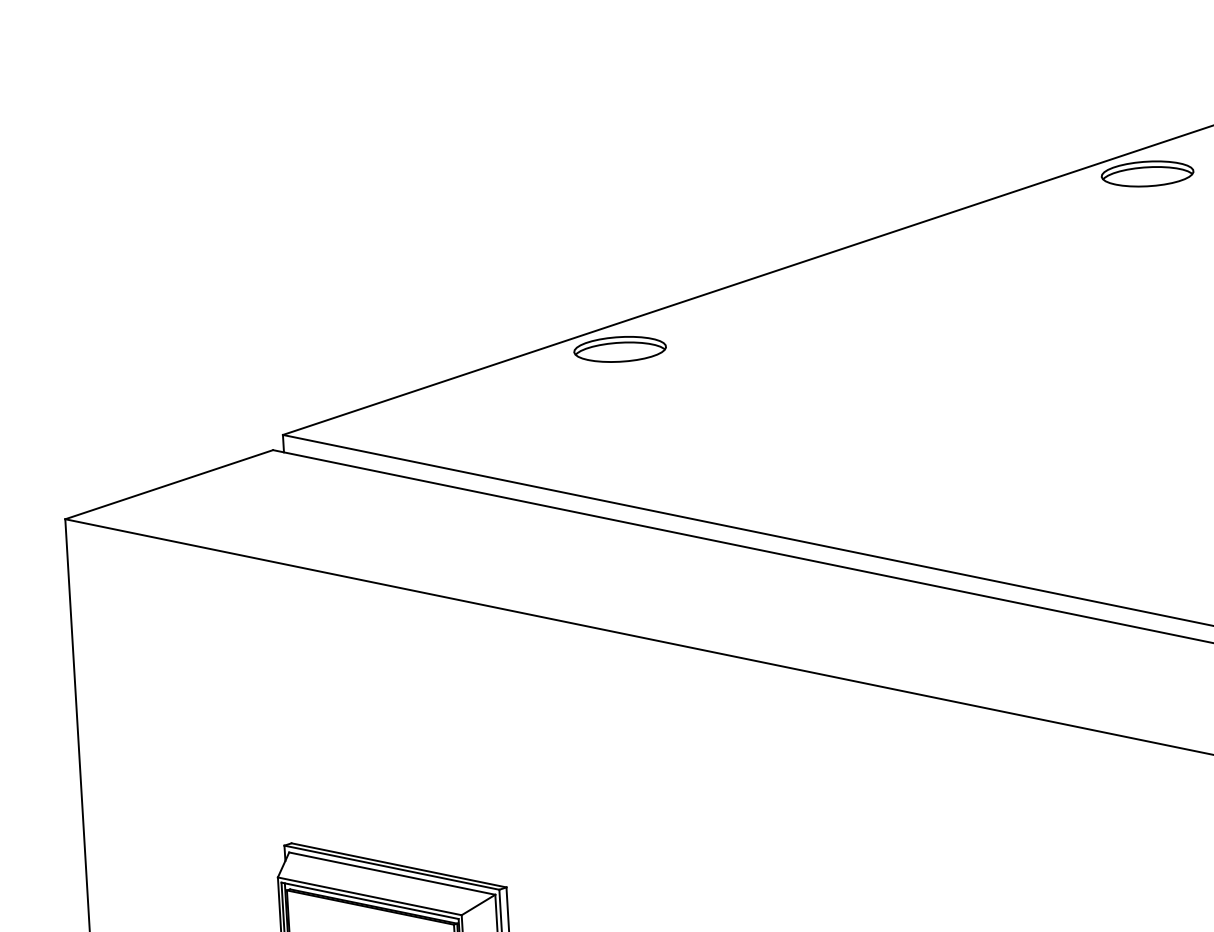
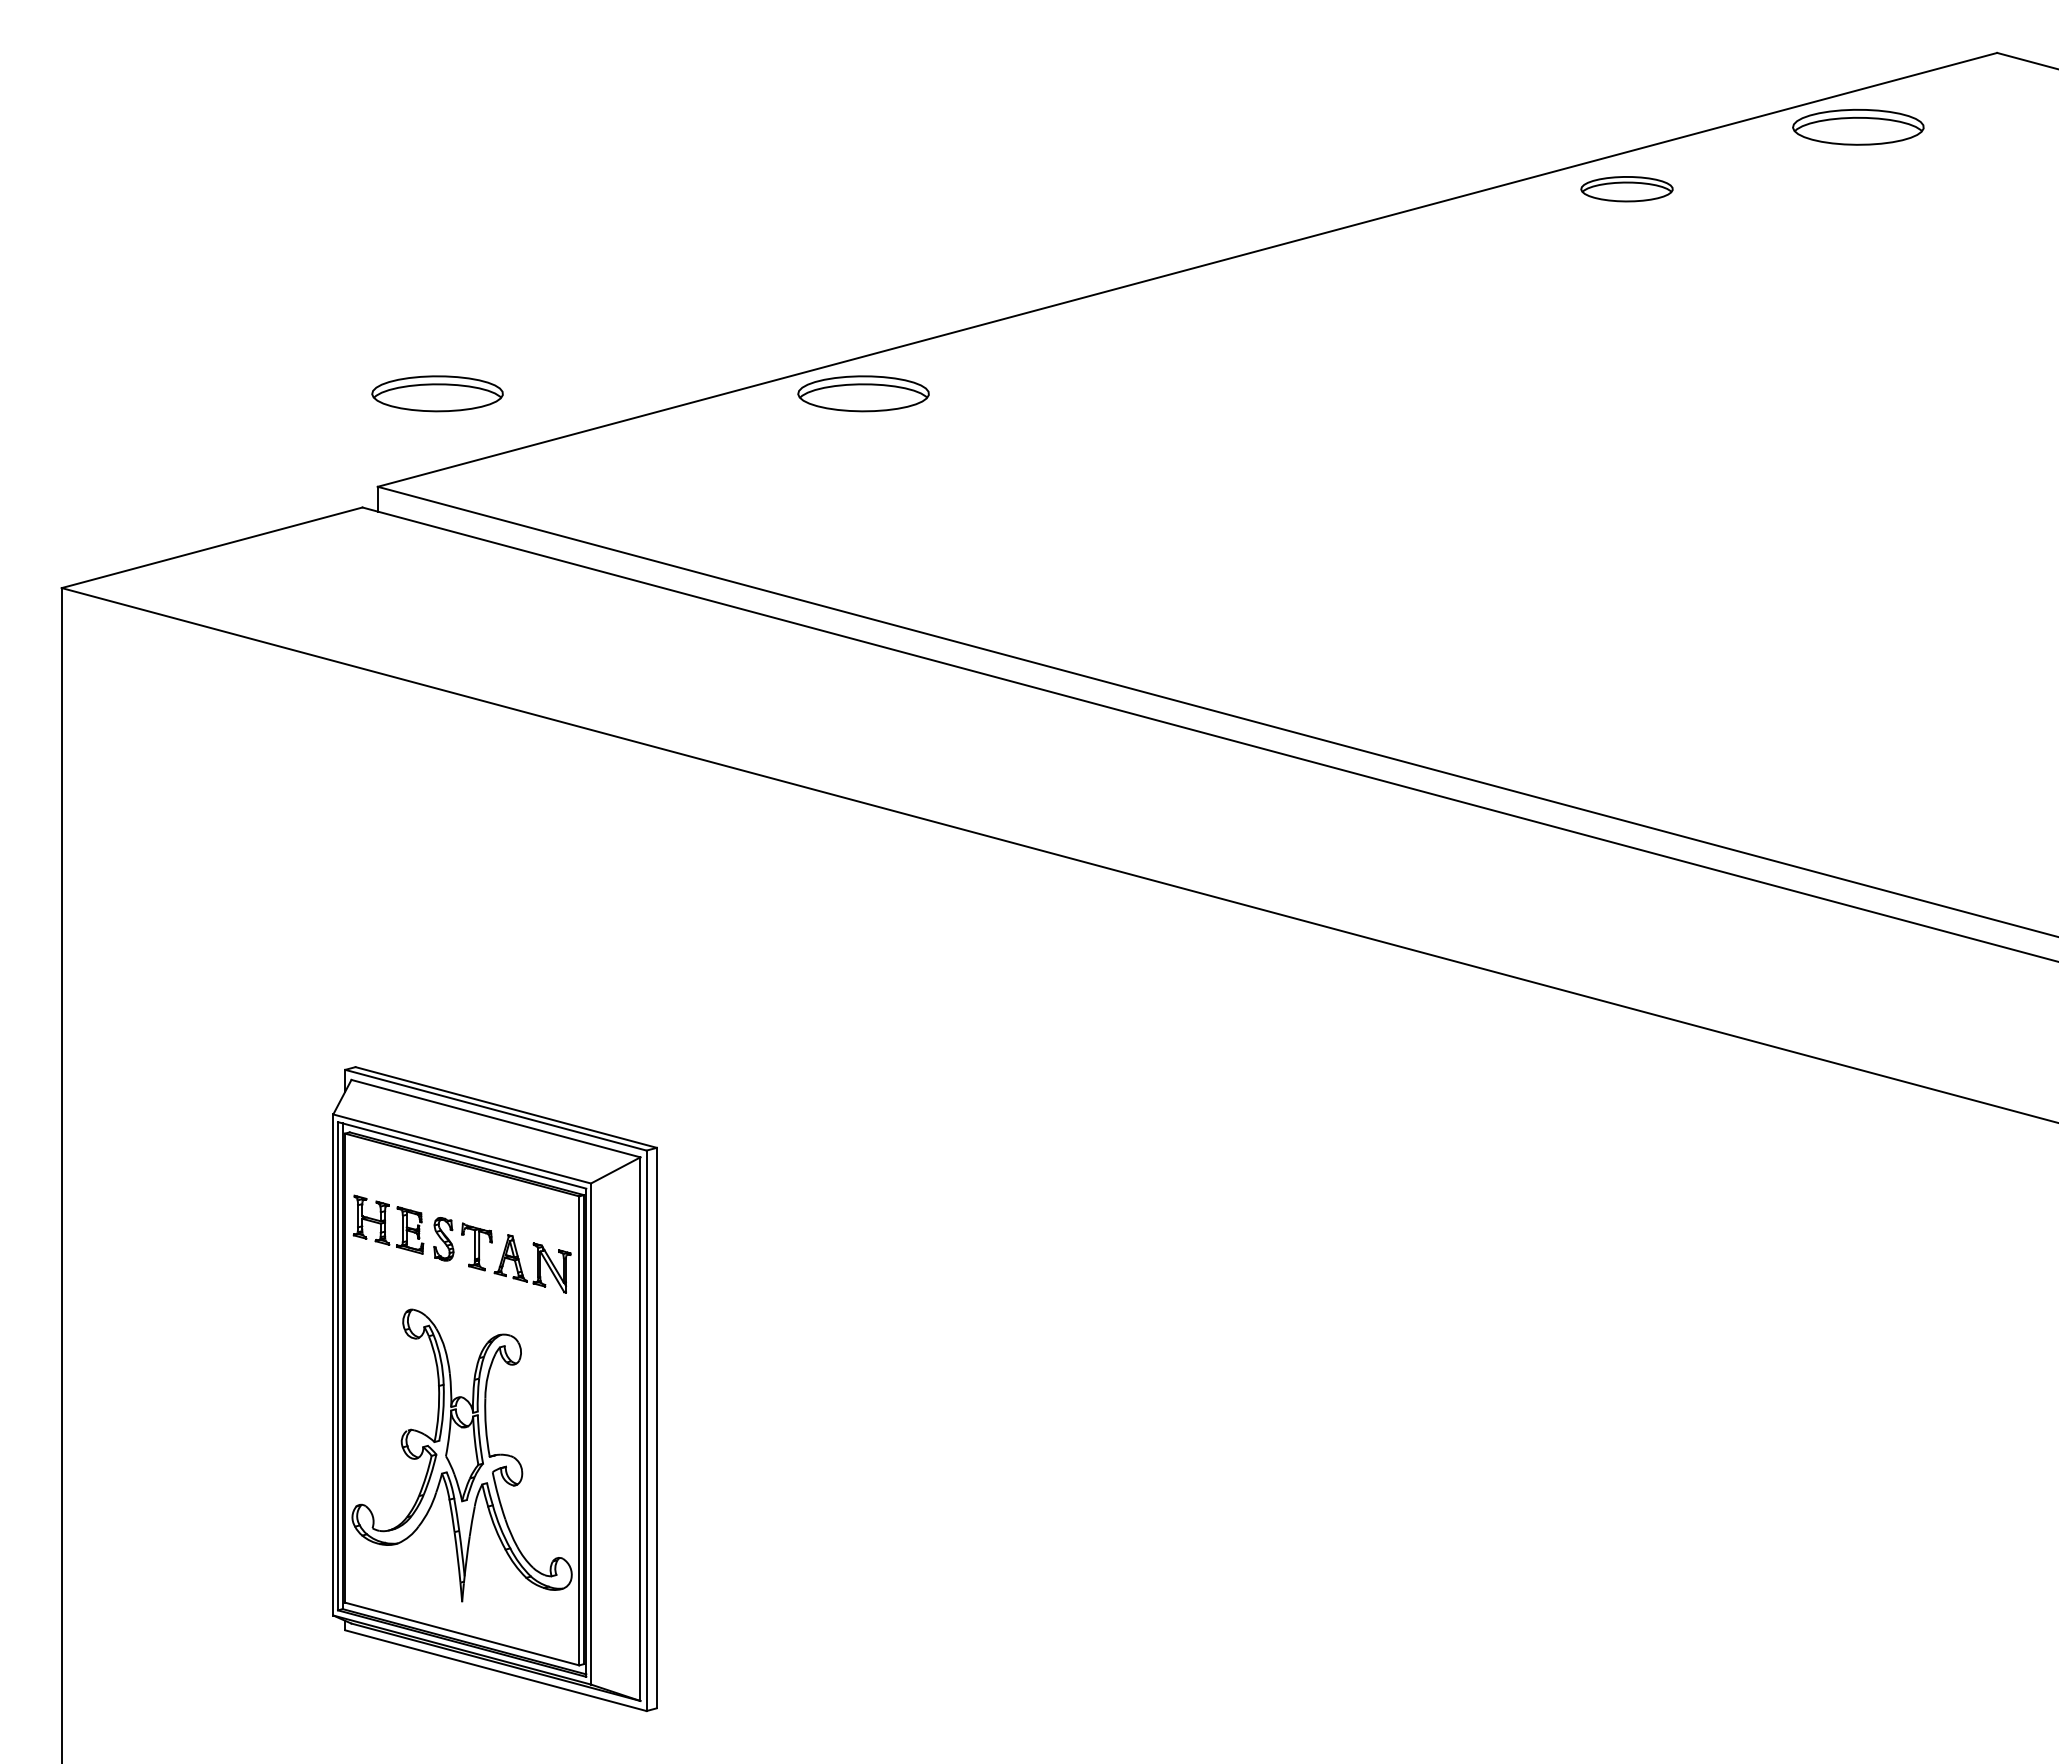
part: (1147, 173) -> (1626, 188), size x0.7
part: (320, 366) -> (437, 393), added

